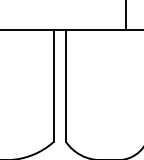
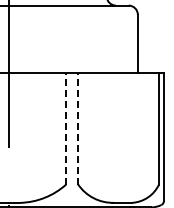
line: (54, 85) -> (66, 128), solid -> dashed
line: (66, 85) -> (78, 128), solid -> dashed

